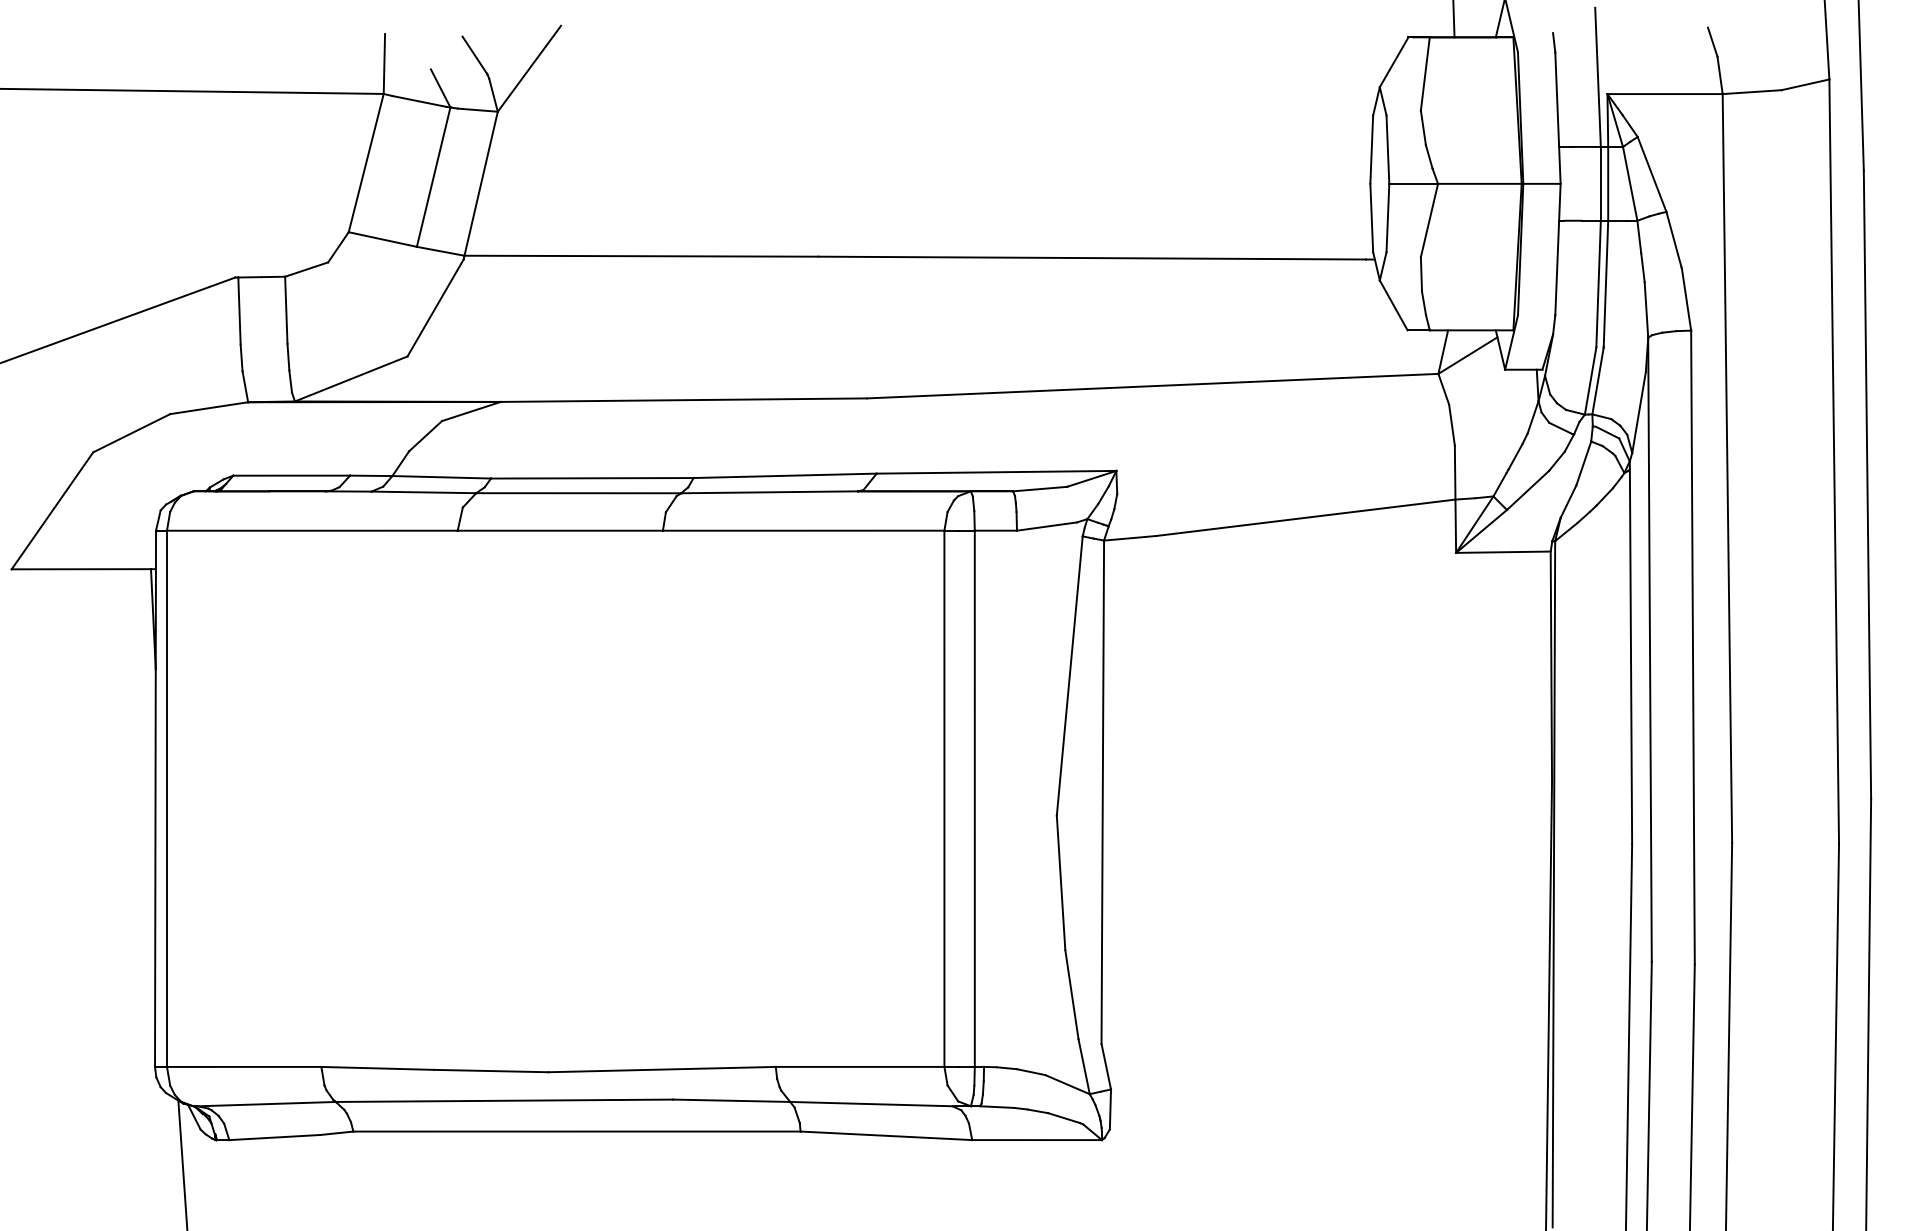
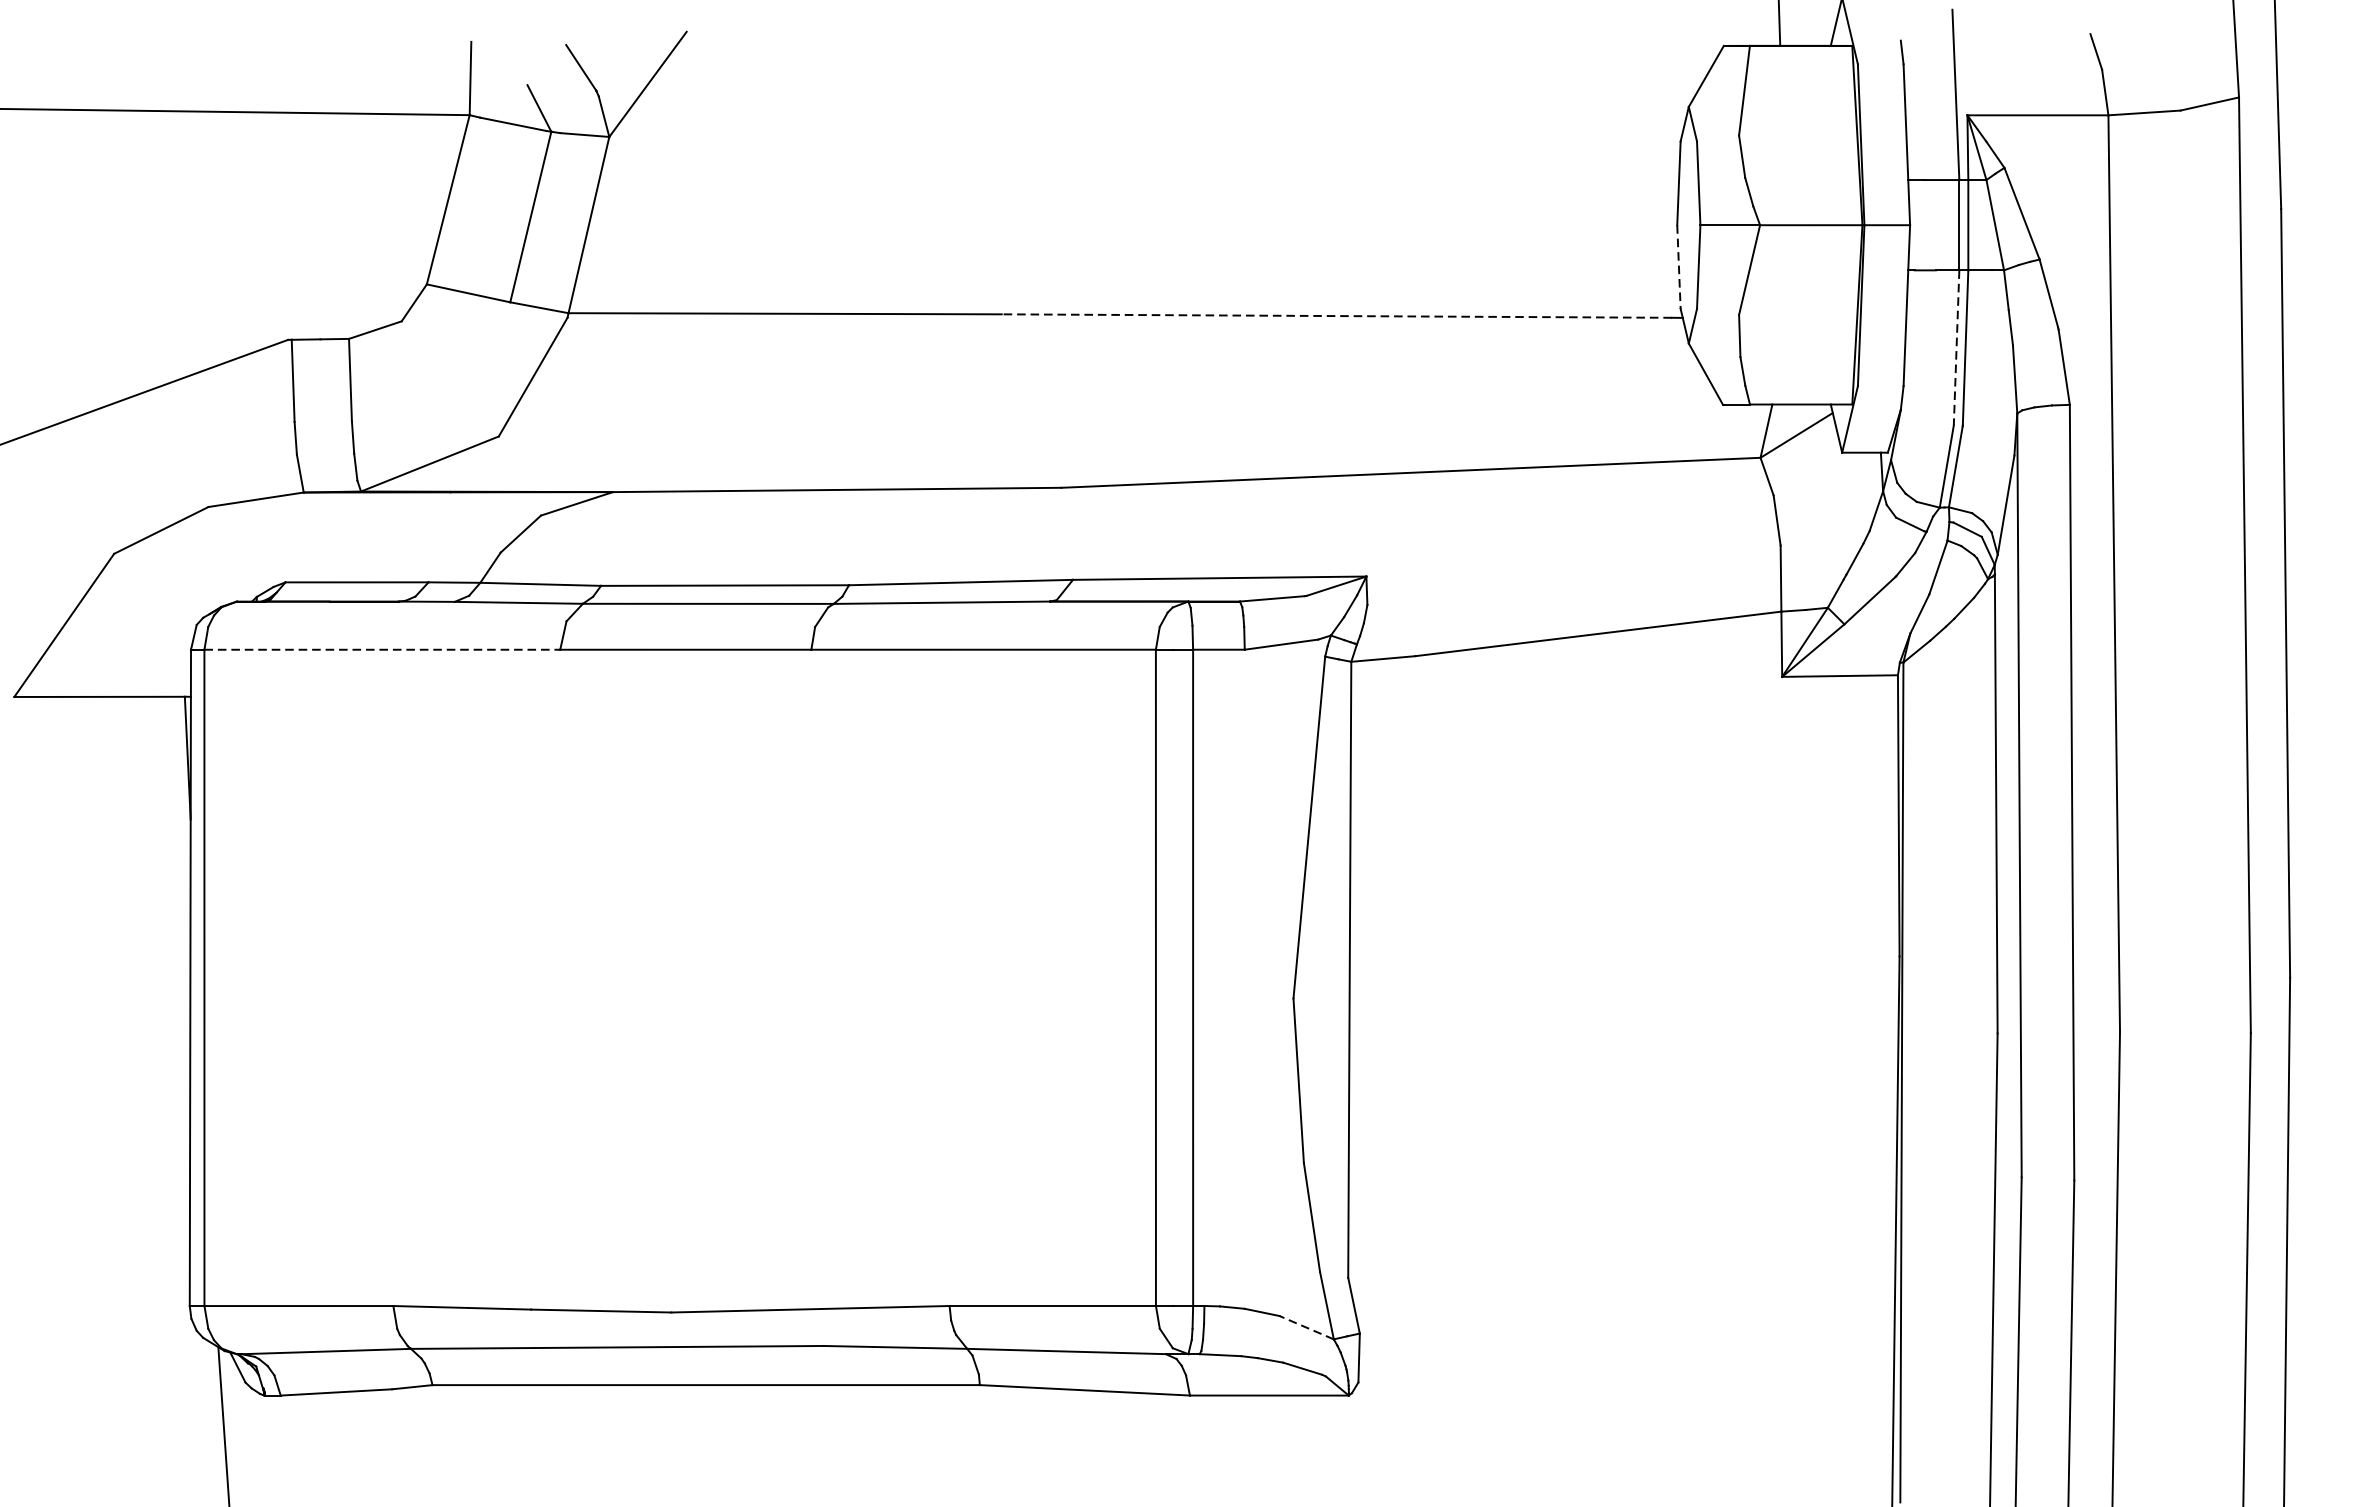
line: (1371, 218) -> (1678, 267), solid -> dashed
line: (1092, 258) -> (1337, 316), solid -> dashed
line: (1598, 284) -> (1956, 348), solid -> dashed
line: (312, 530) -> (382, 649), solid -> dashed
line: (1067, 1084) -> (1306, 1327), solid -> dashed

